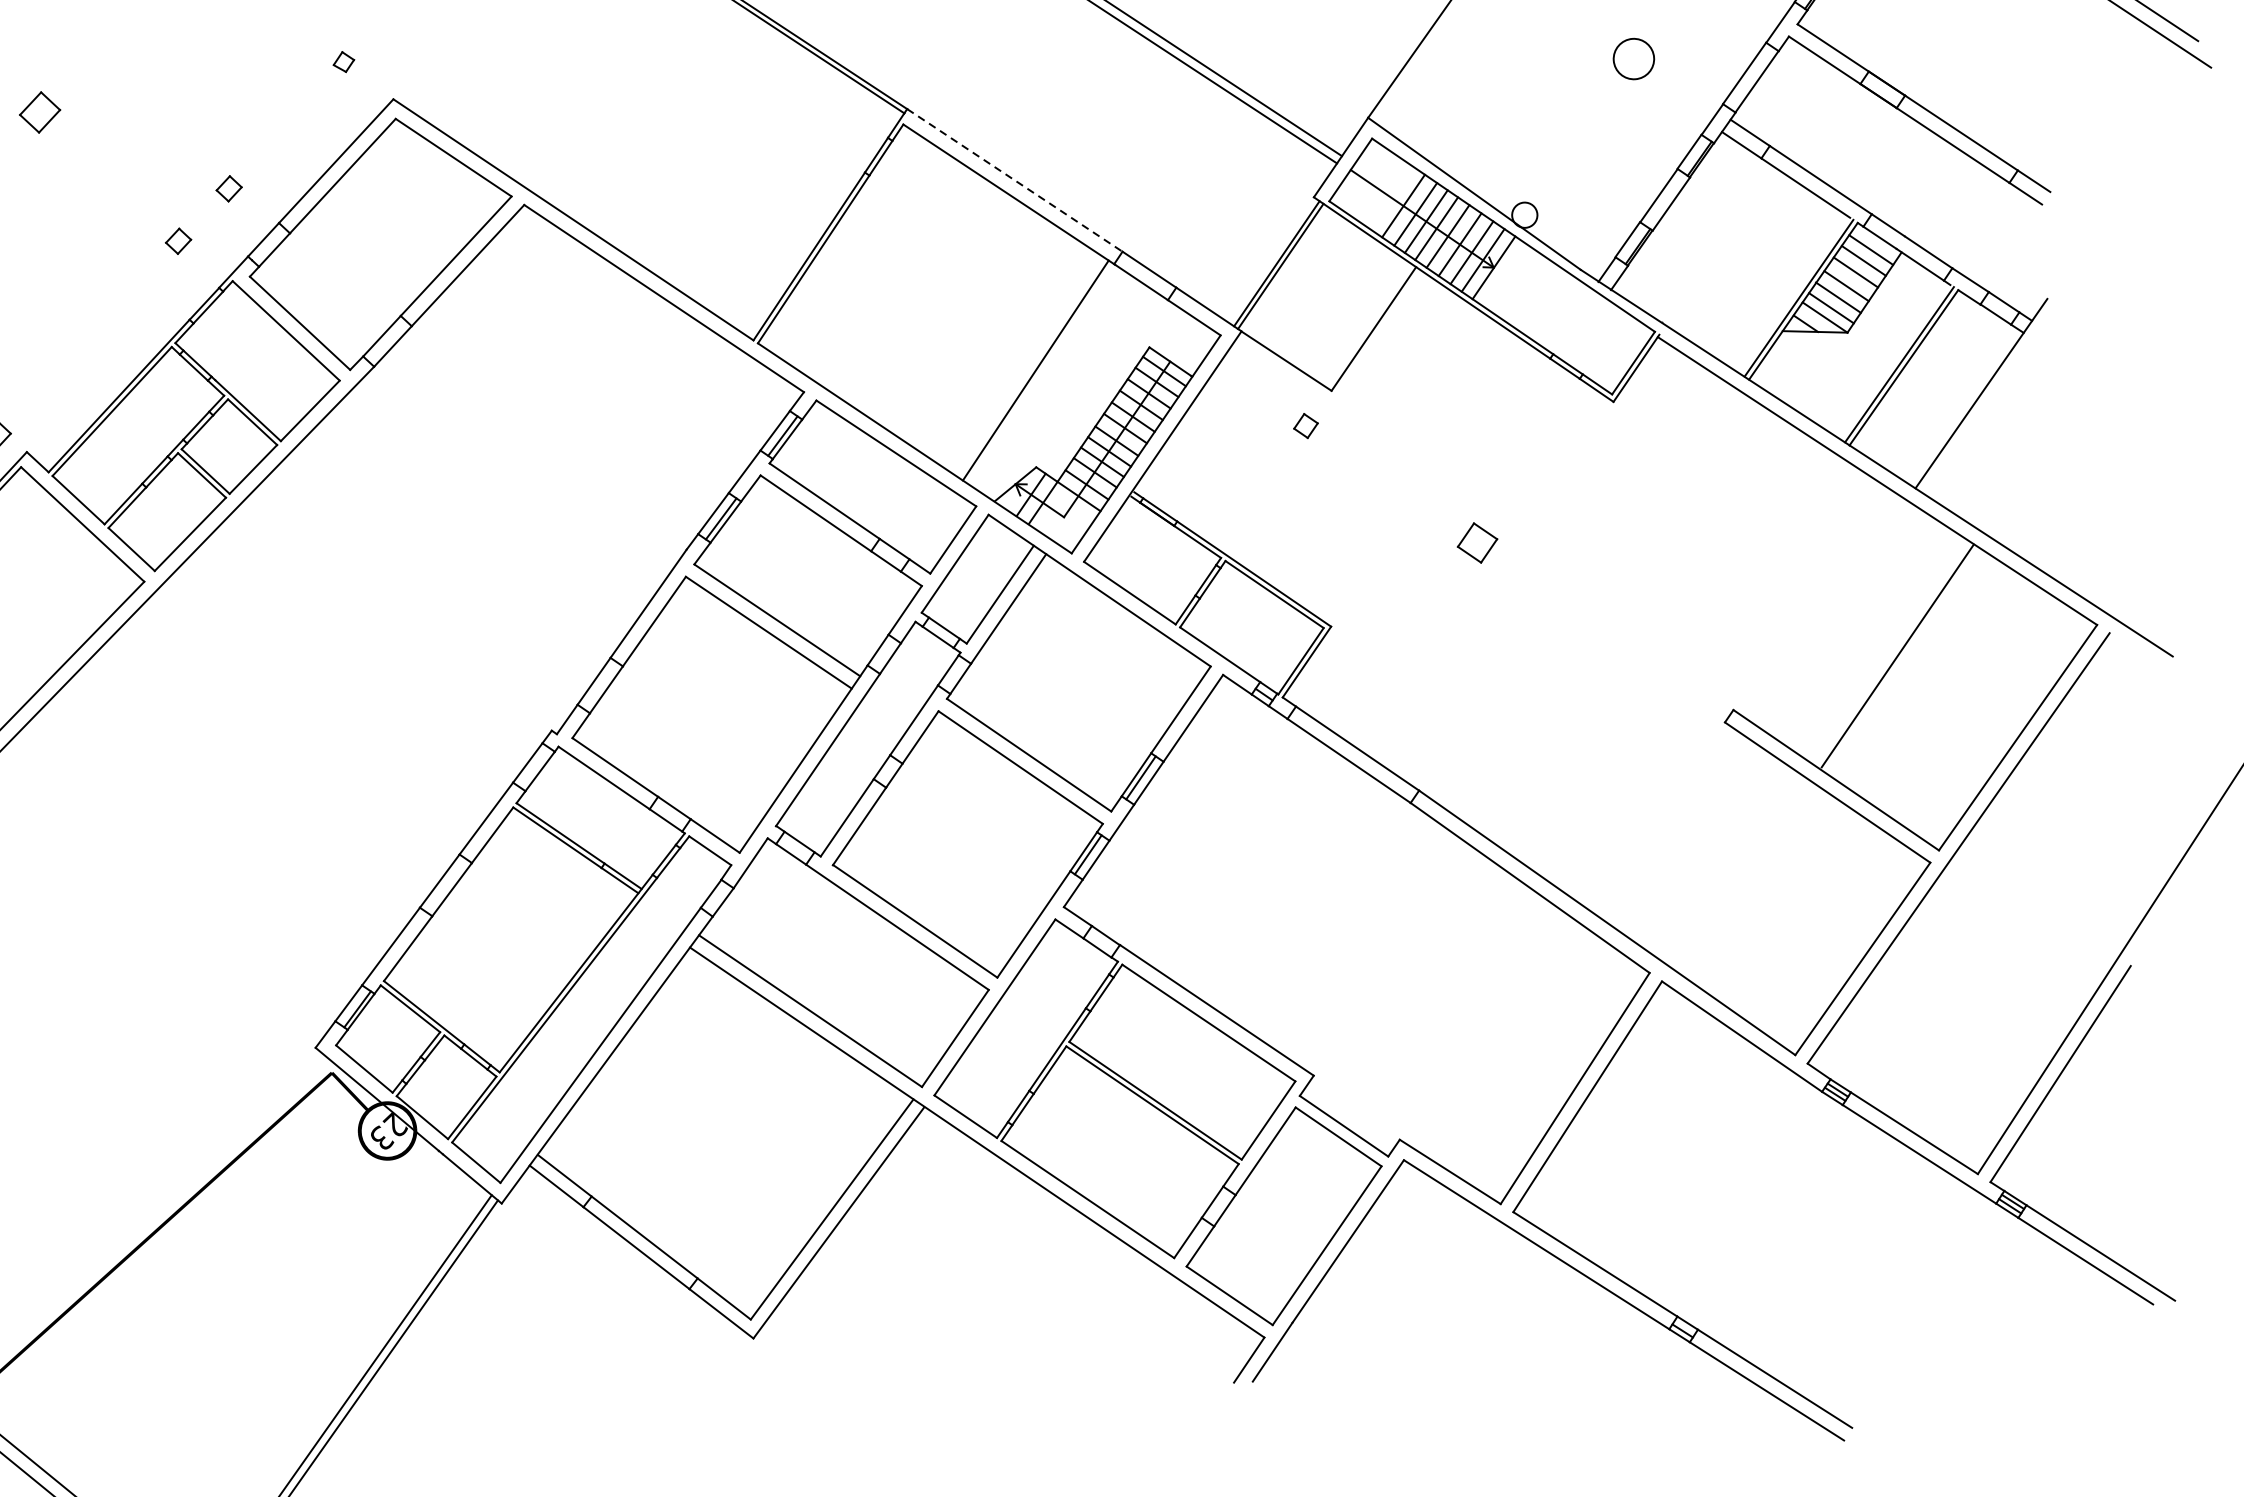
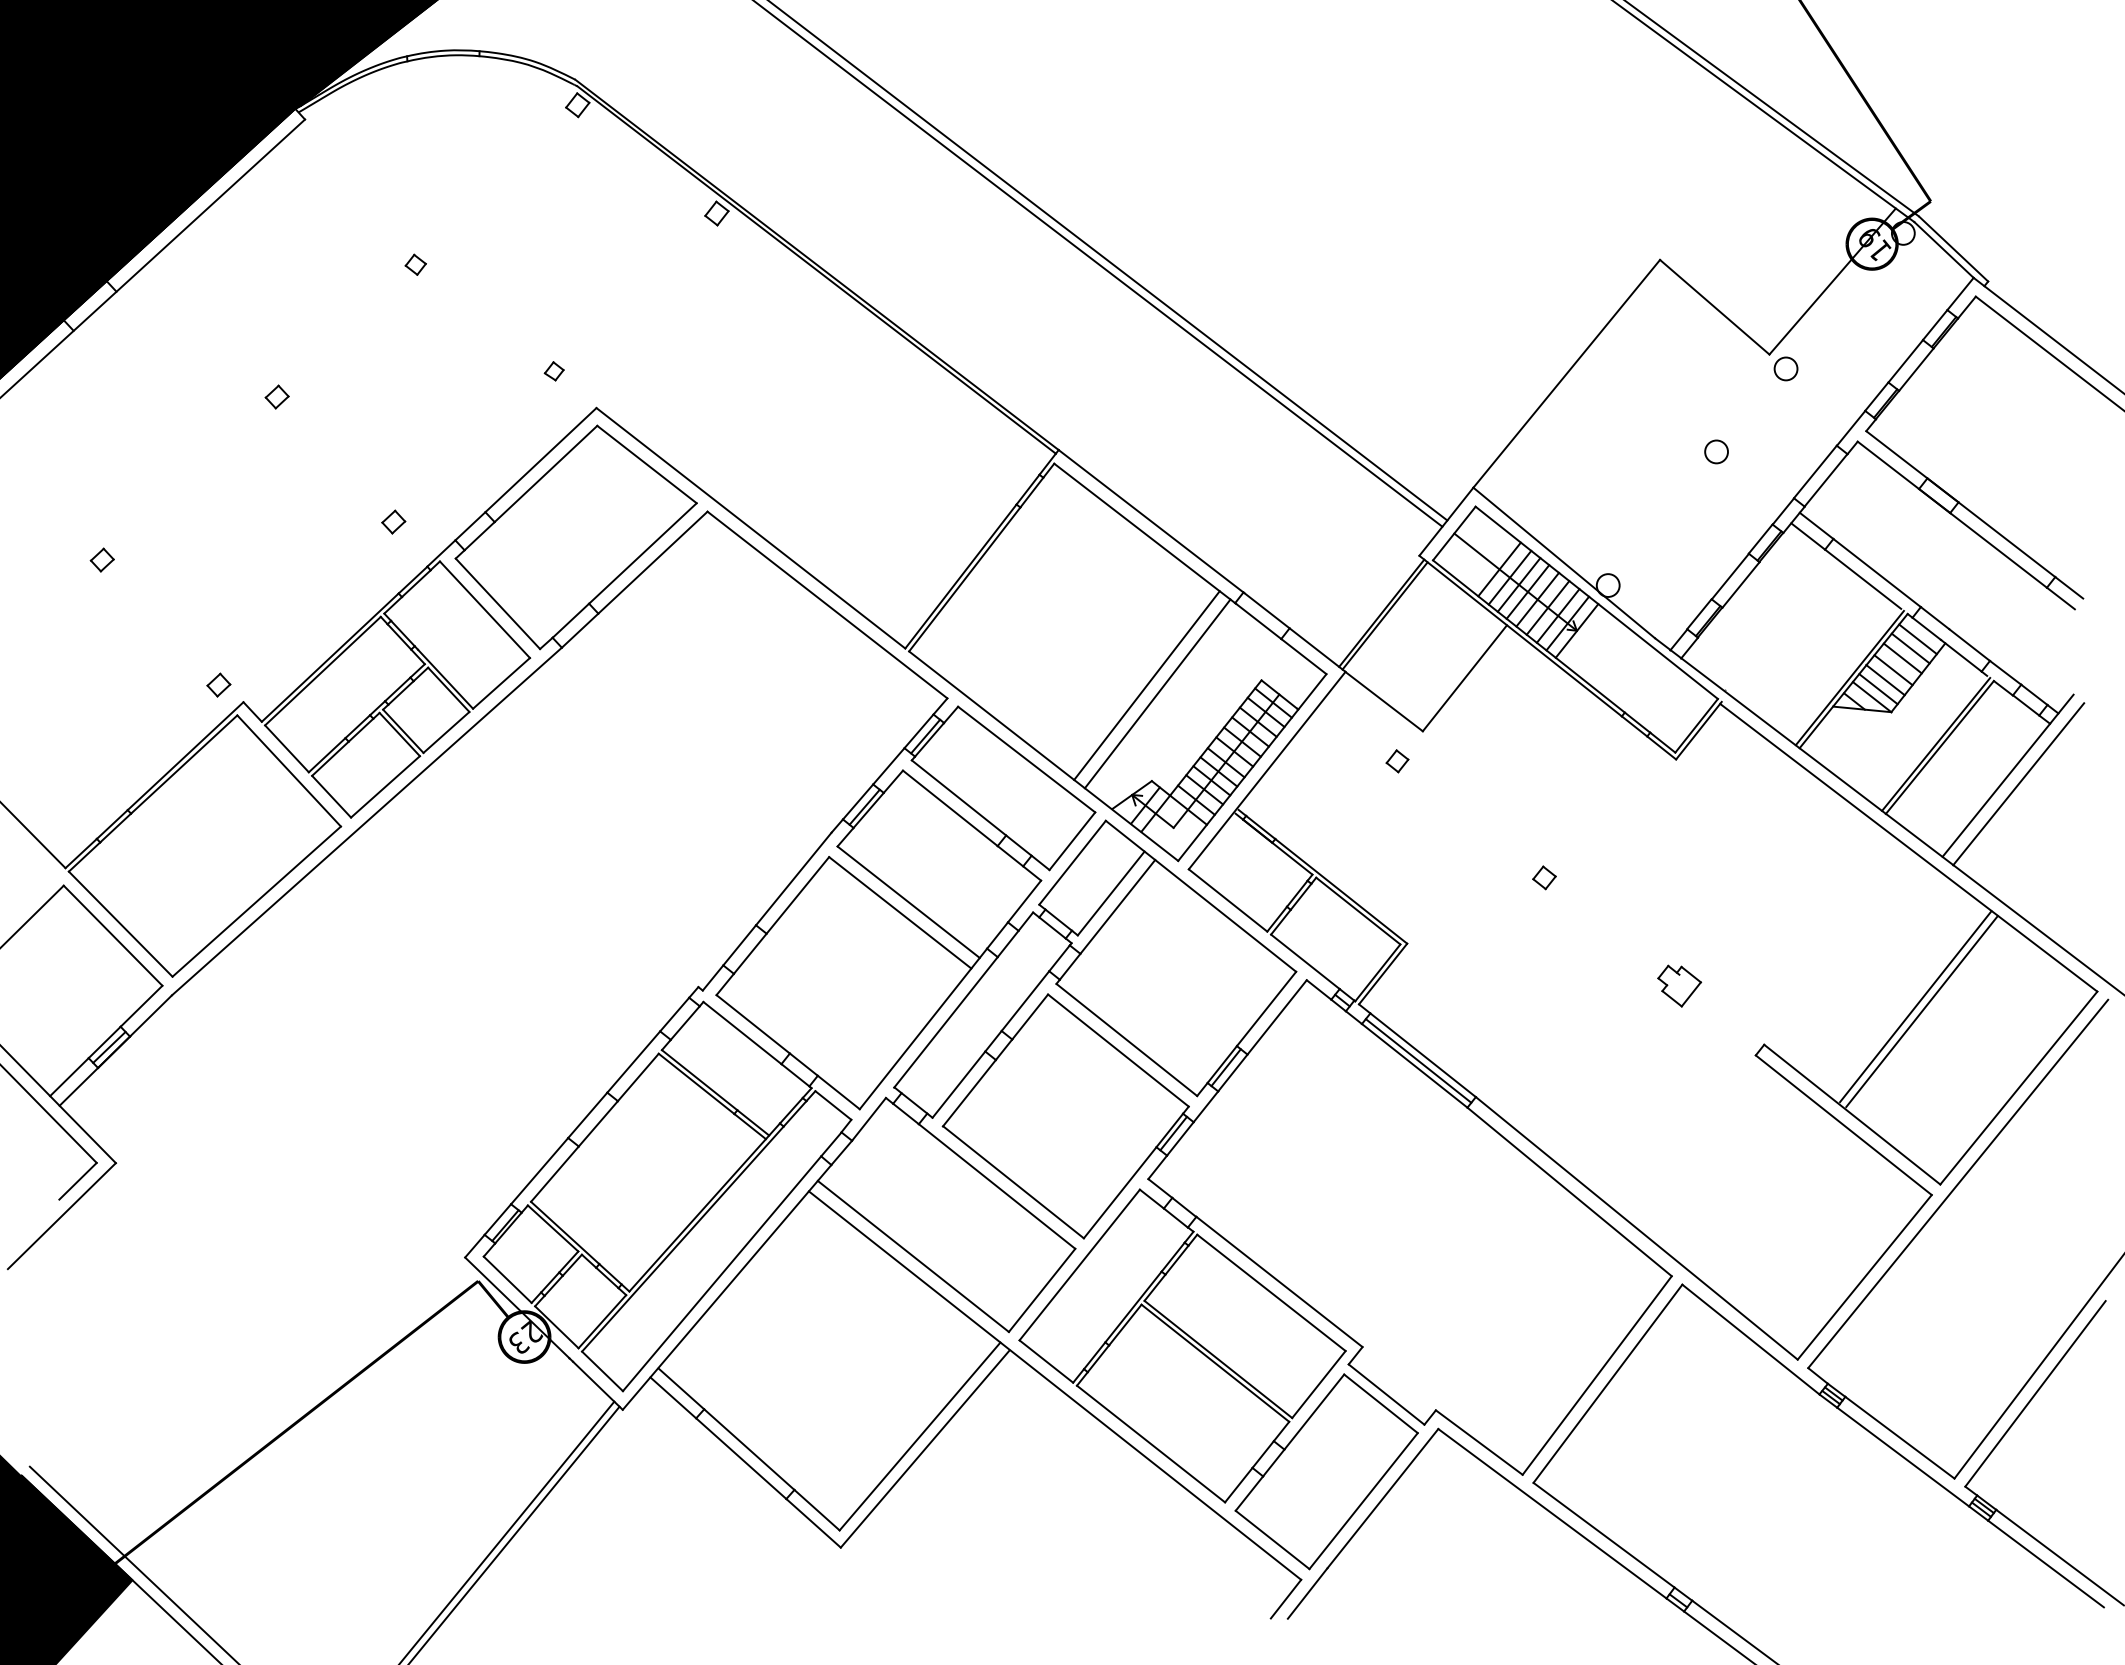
circle: (1633, 58) -> (1716, 451), size x0.62
part: (39, 111) -> (276, 396), size x0.62
line: (1015, 180) -> (1151, 521), dashed -> solid
part: (228, 188) -> (442, 477), removed
line: (1022, 362) -> (1146, 685), added
line: (1993, 402) -> (2018, 784), added
part: (1477, 542) -> (1544, 877), size x0.62
part: (1635, 651) -> (1679, 985), added
line: (1904, 660) -> (1921, 1011), added
line: (1352, 754) -> (1418, 1060), added

